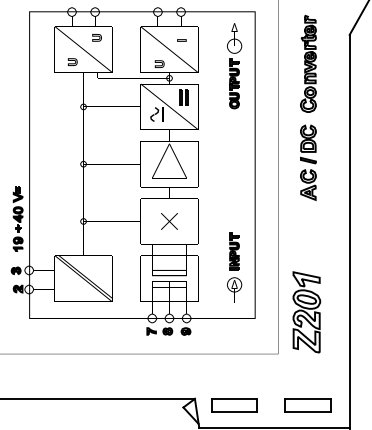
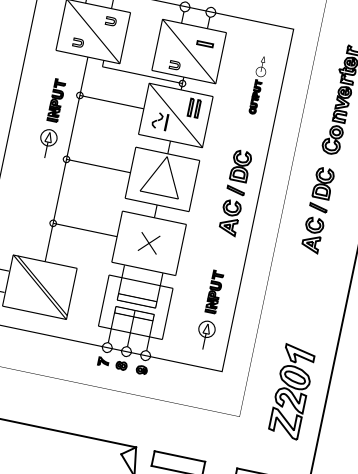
part: (181, 40) -> (204, 44), size x1.6
part: (234, 66) -> (257, 85), size x0.6
part: (64, 131) -> (52, 118), added
part: (234, 162) -> (235, 192), added
part: (306, 312) -> (291, 391), moved

